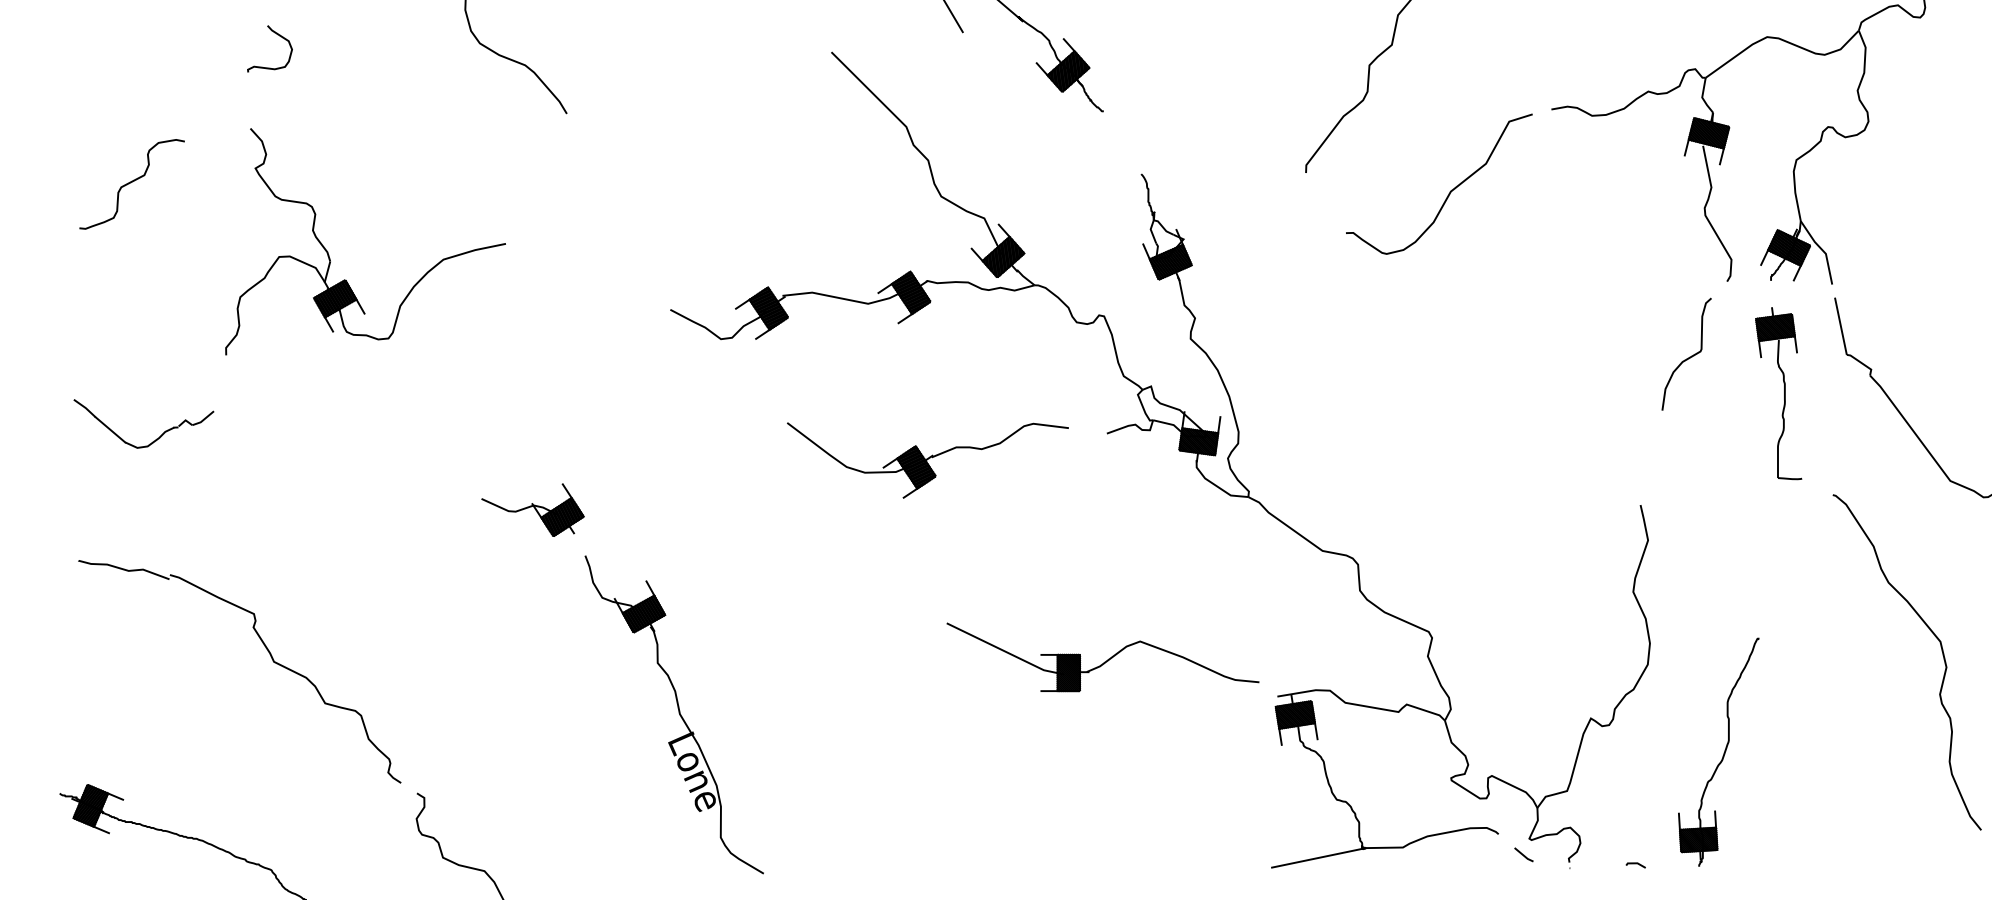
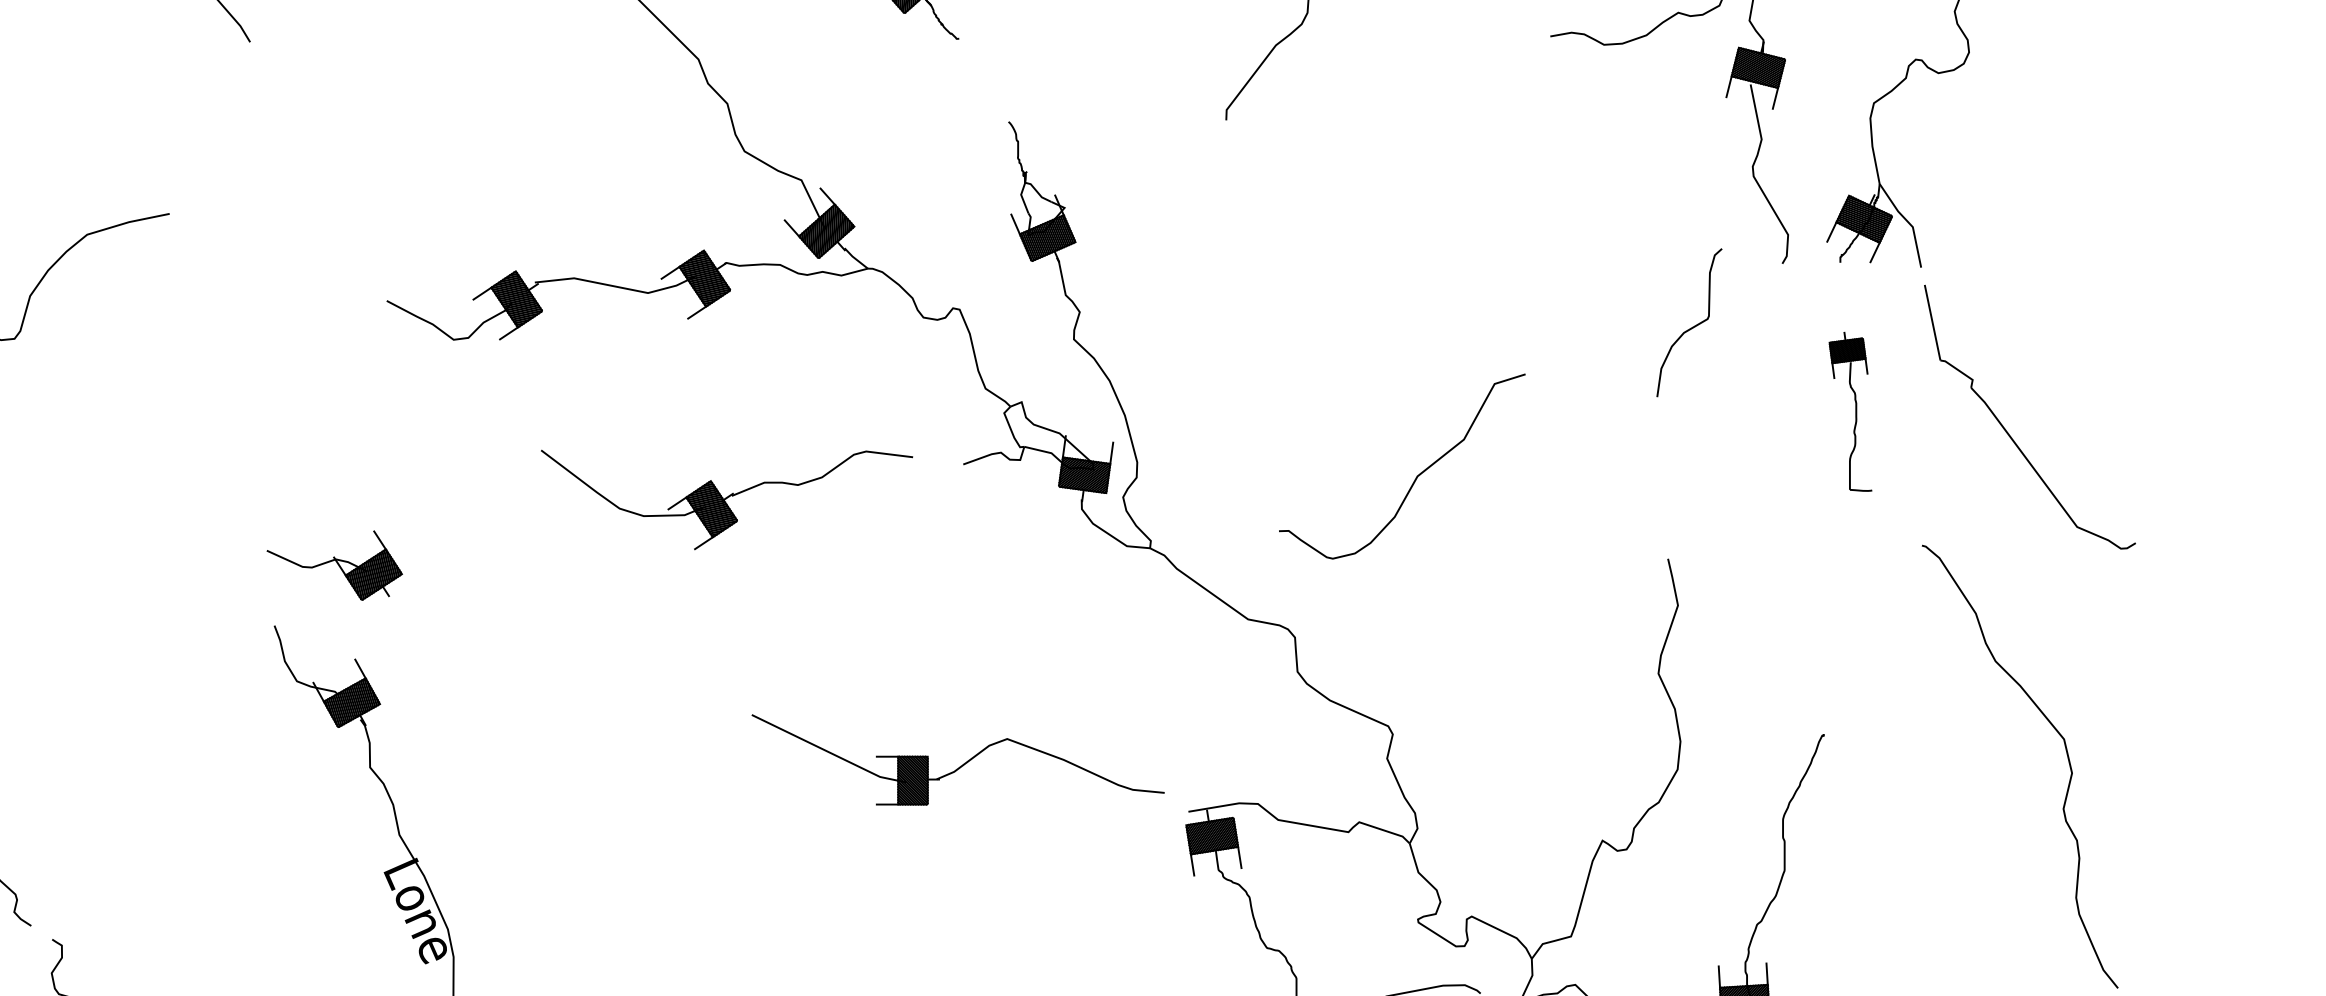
curve: (1449, 191) -> (1415, 476), moved
curve: (1689, 356) -> (1693, 325), moved
part: (1778, 393) -> (1850, 411), size x0.7
part: (532, 509) -> (334, 564), moved

